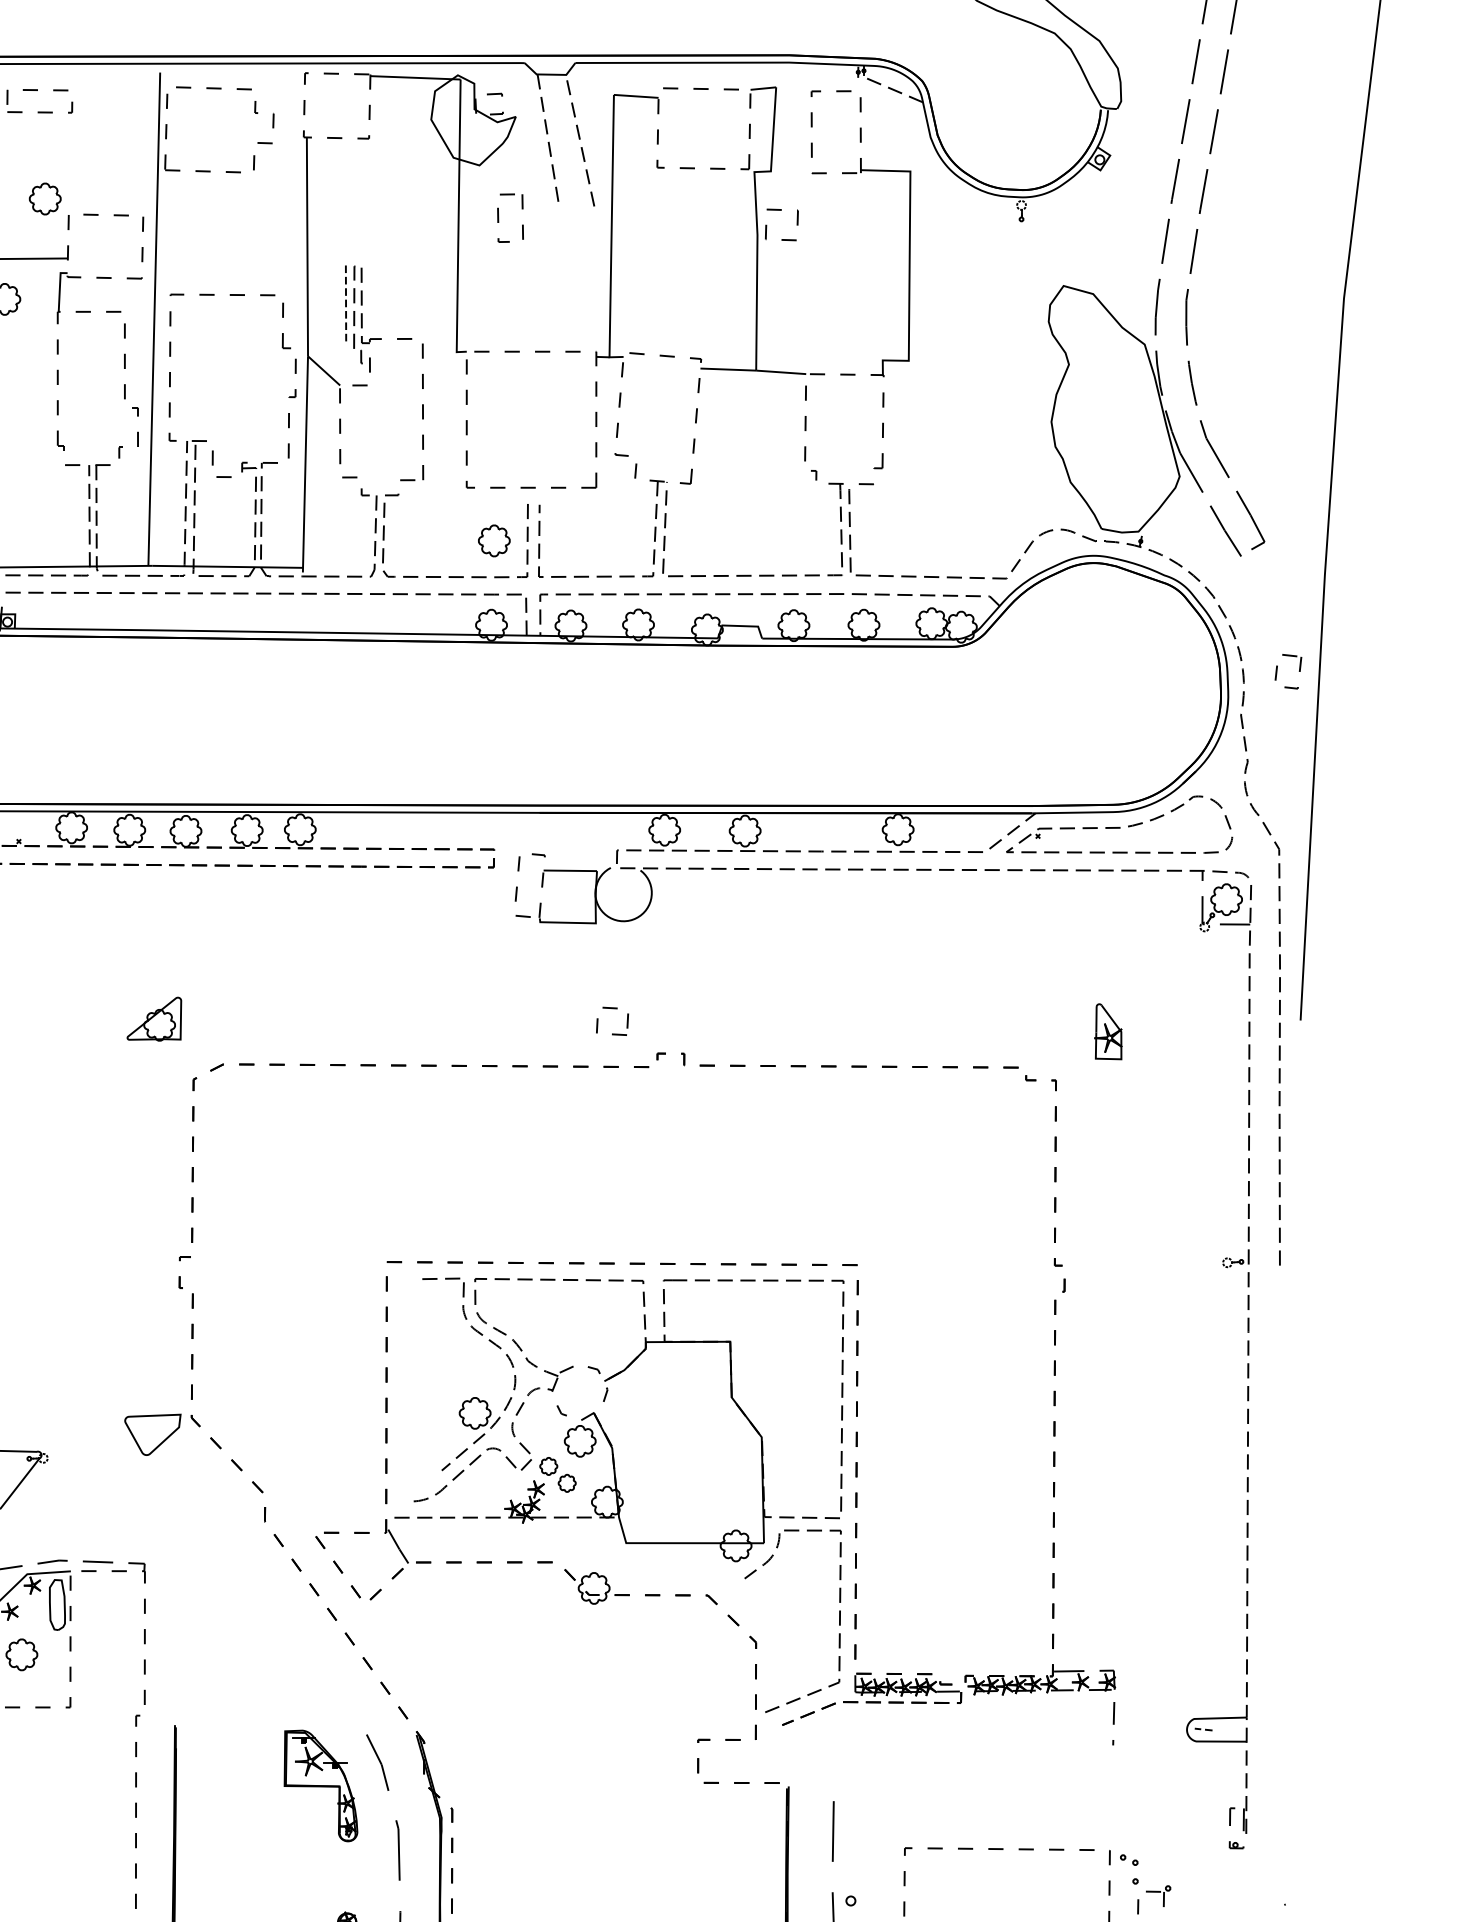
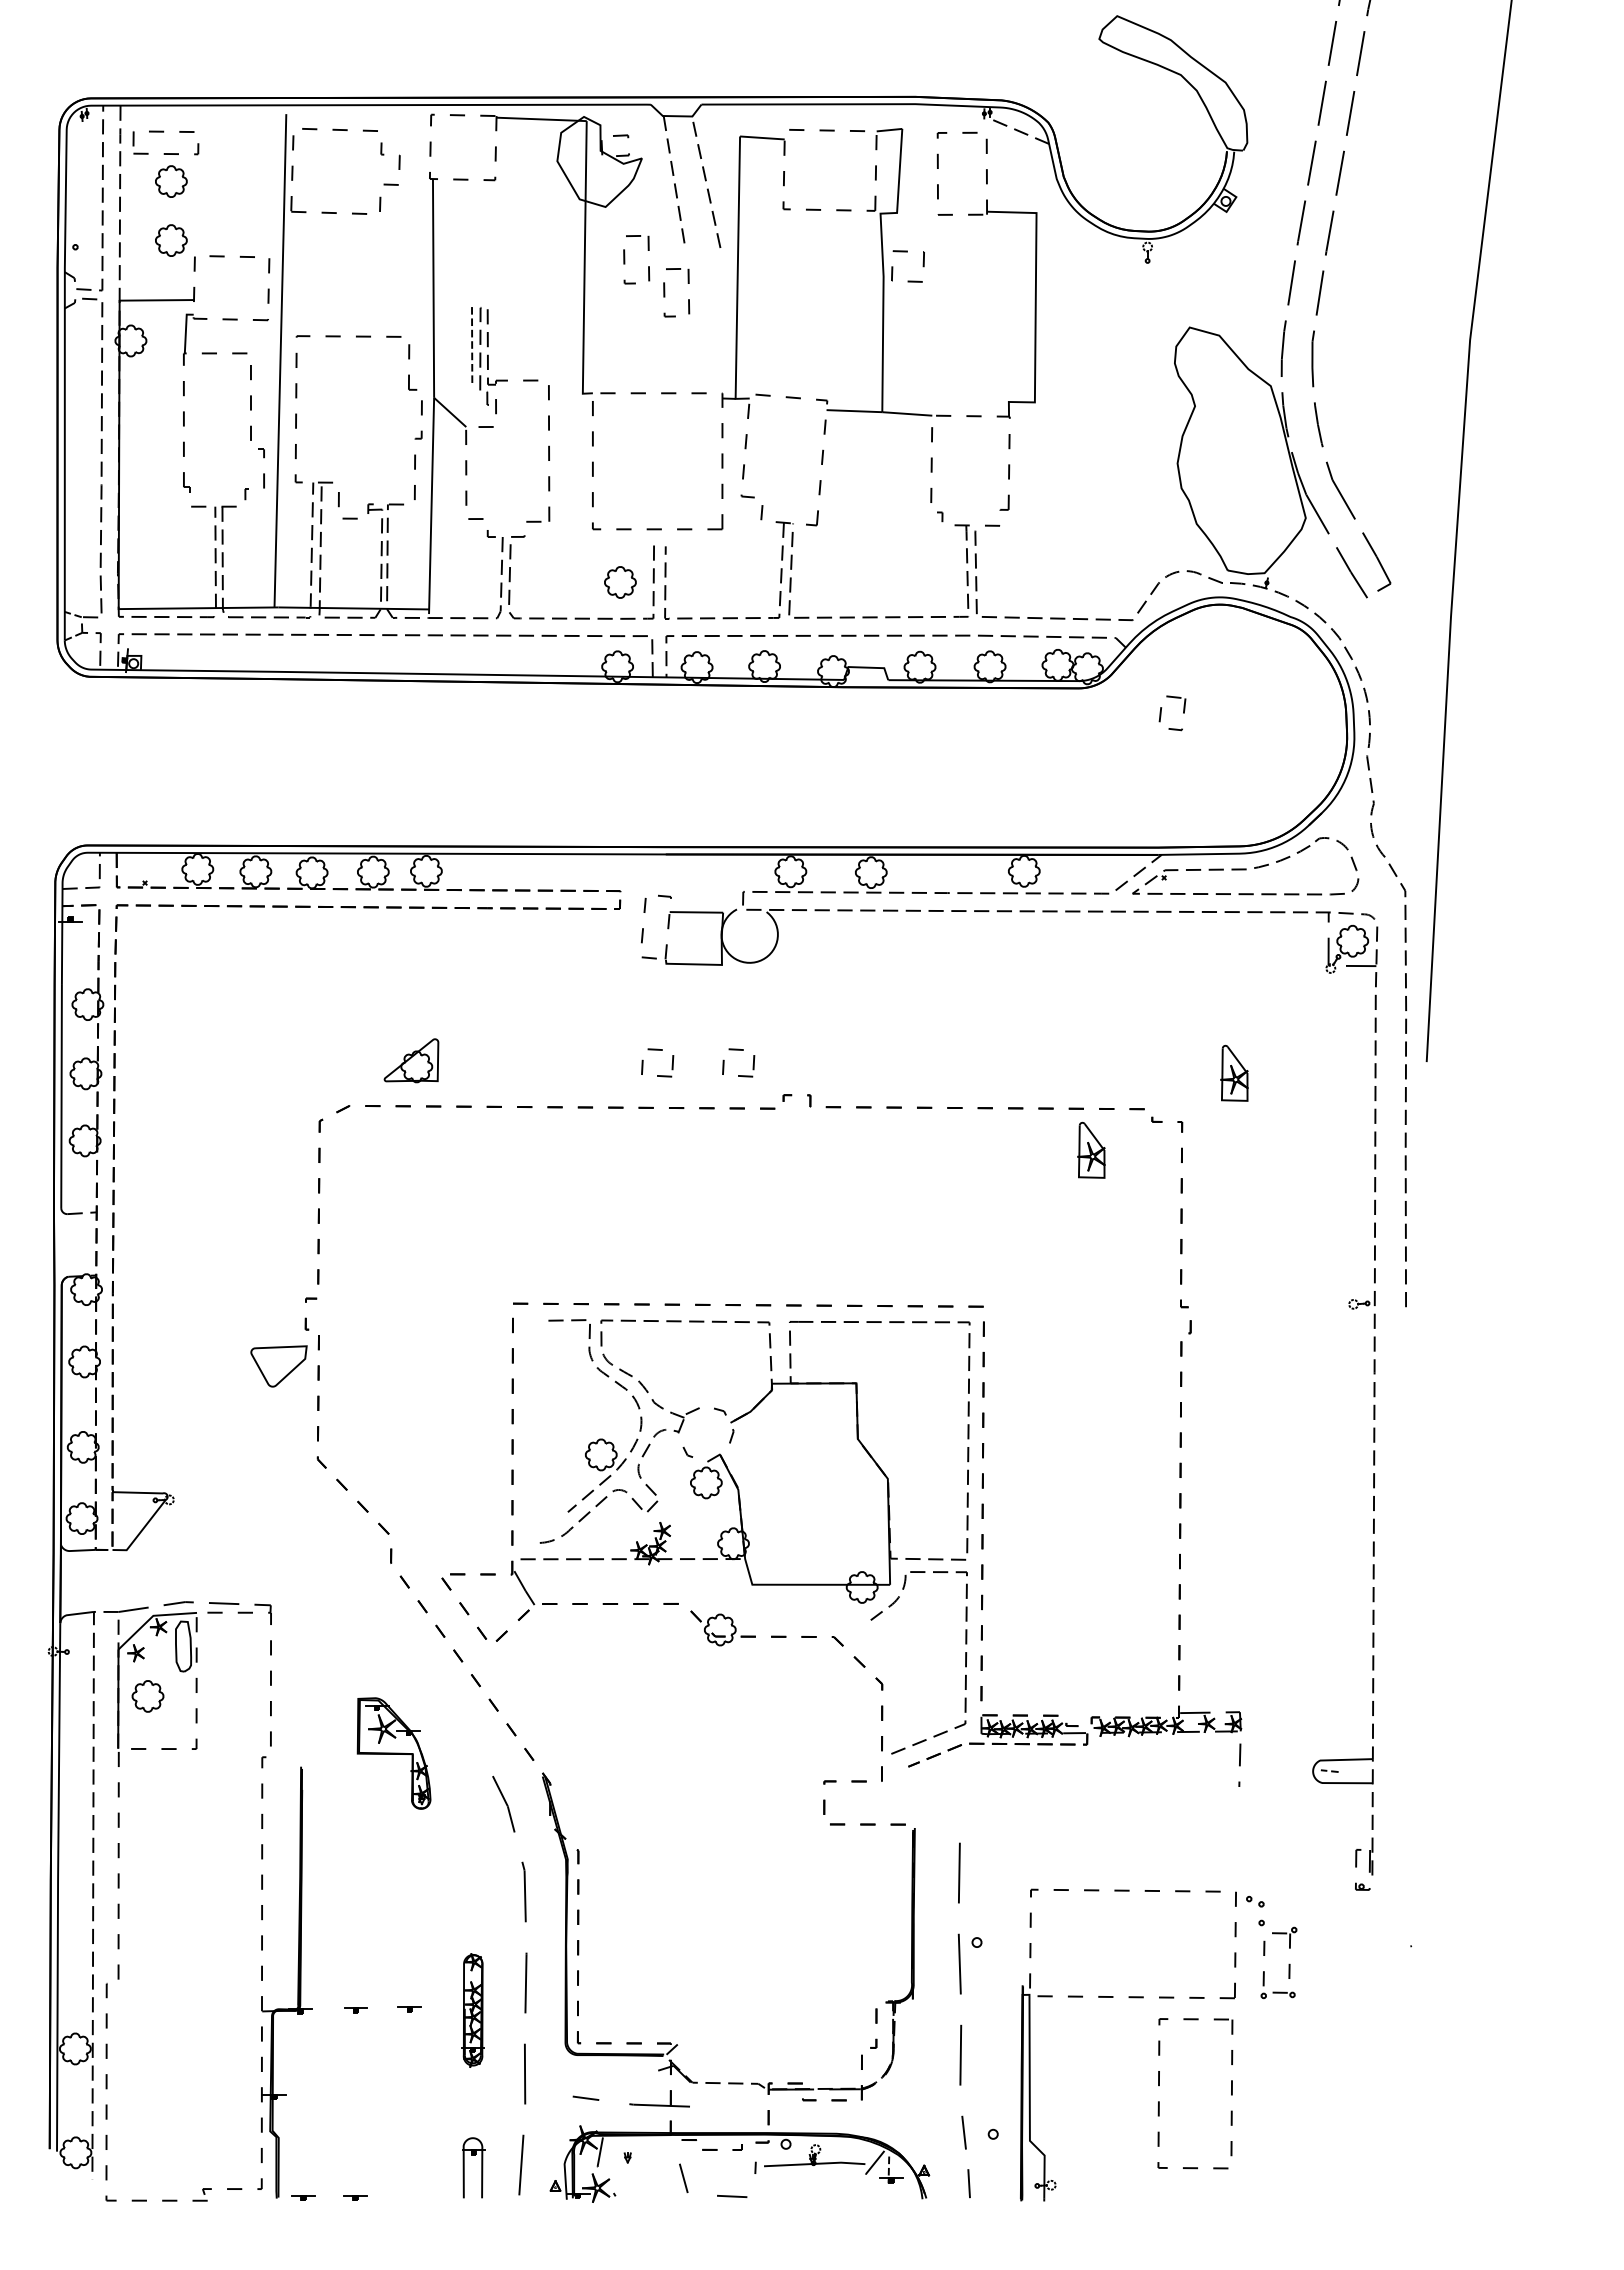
part: (45, 139) -> (171, 181), added
part: (539, 250) -> (665, 292), added
part: (1277, 671) -> (1161, 713), moved
part: (531, 1008) -> (657, 1050), added
part: (154, 1018) -> (411, 1060), moved
part: (965, 1107) -> (1091, 1149), added
part: (152, 1434) -> (278, 1366), moved
part: (557, 1474) -> (683, 1516), removed
part: (320, 1785) -> (393, 1753), moved

